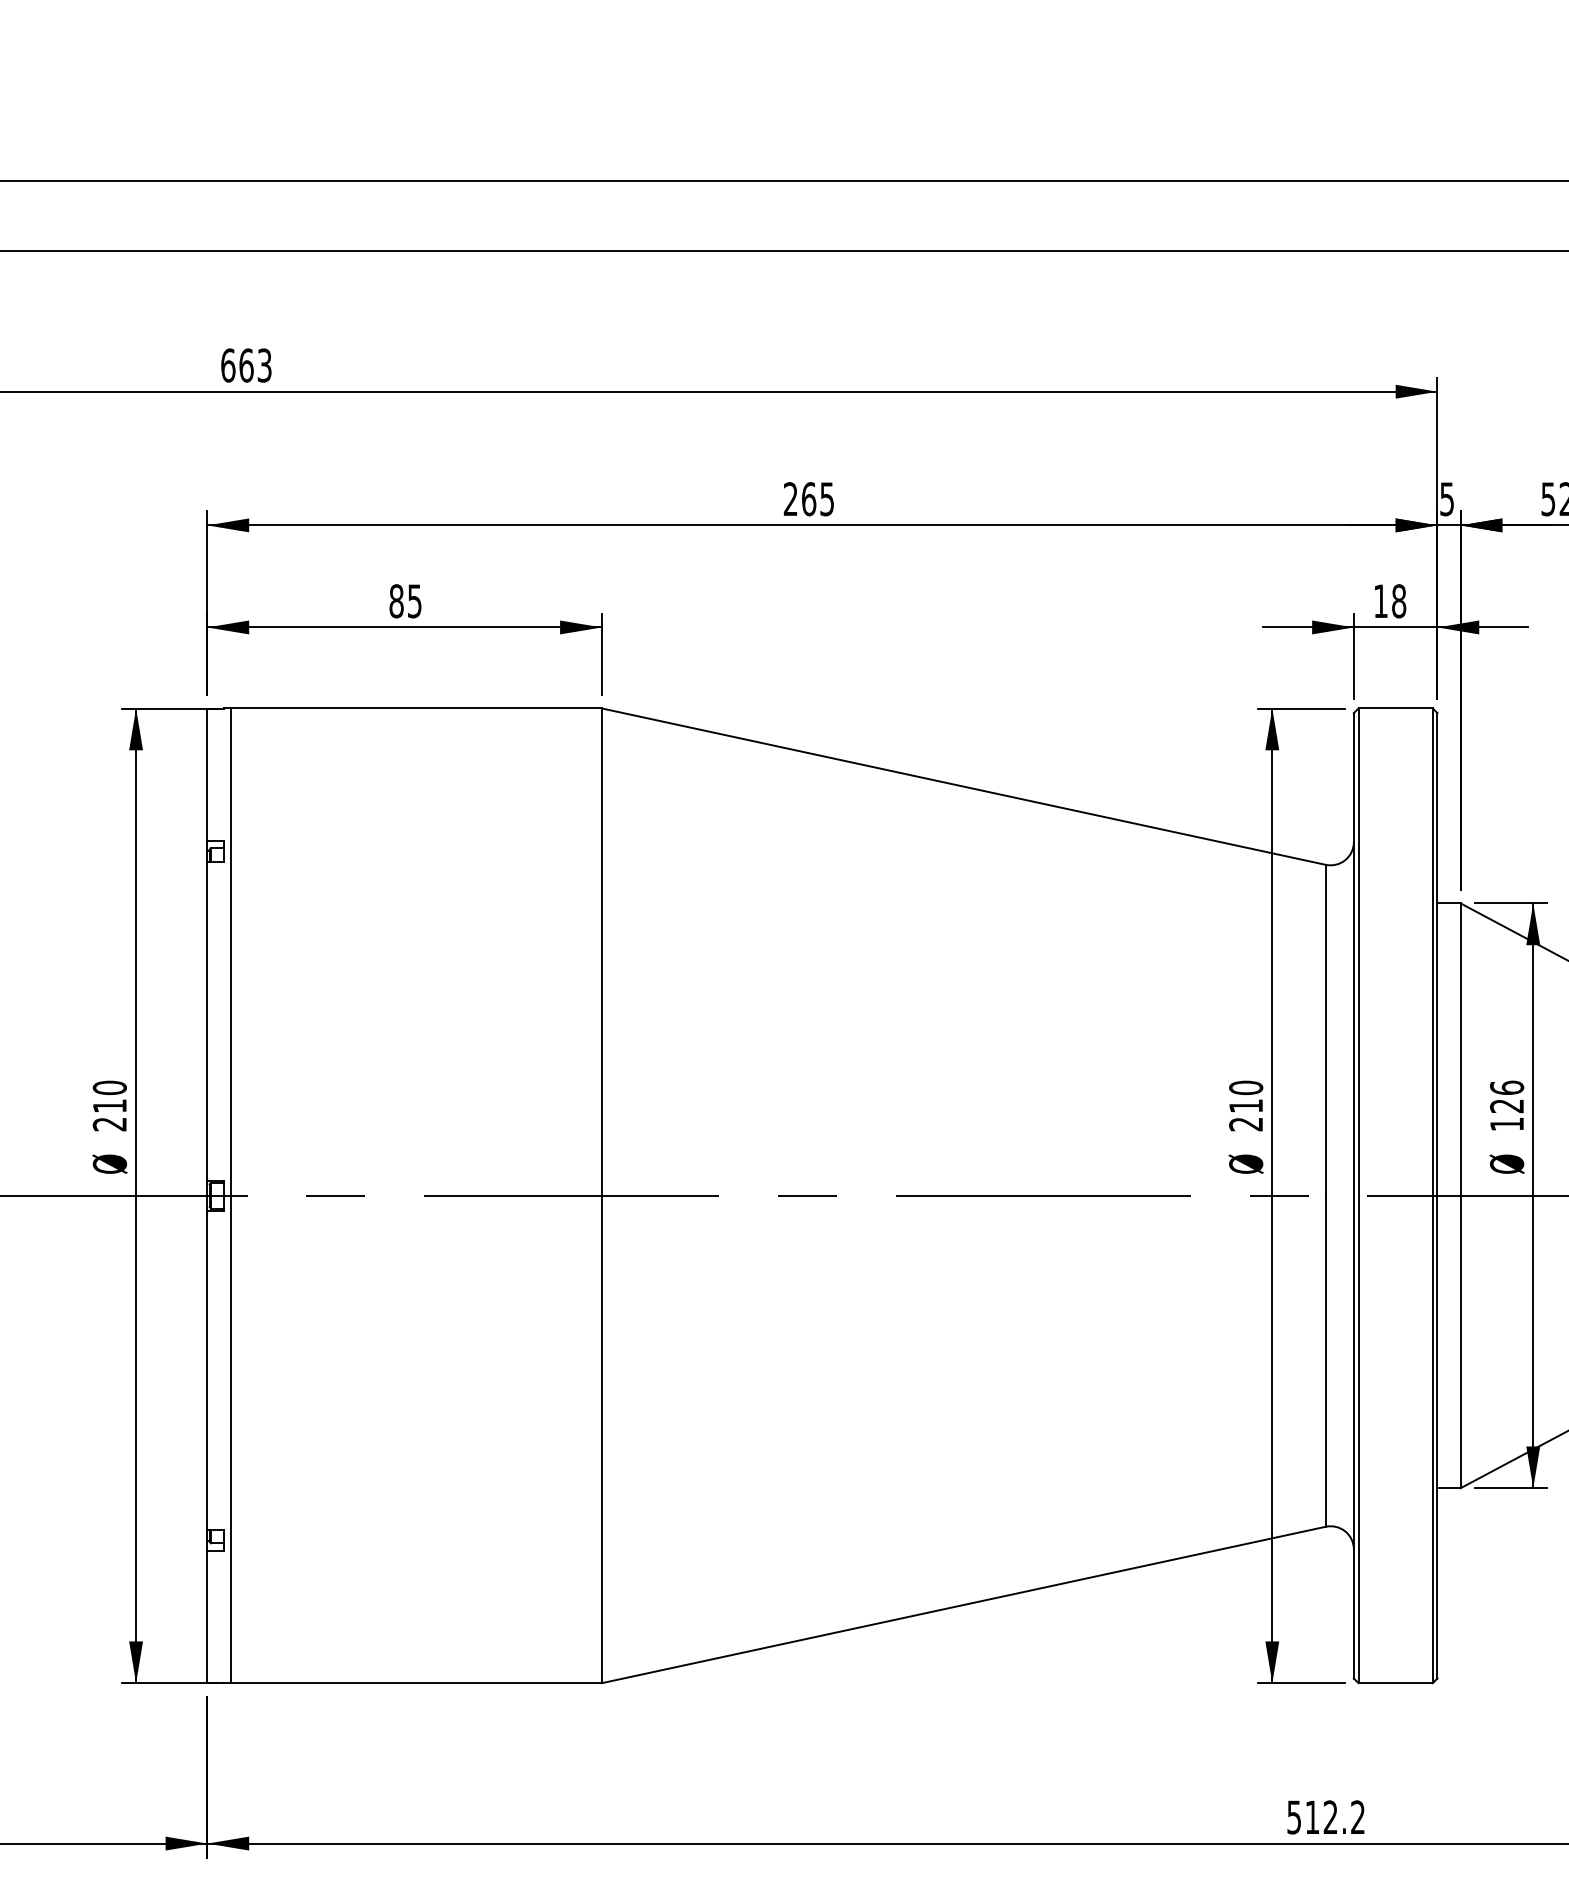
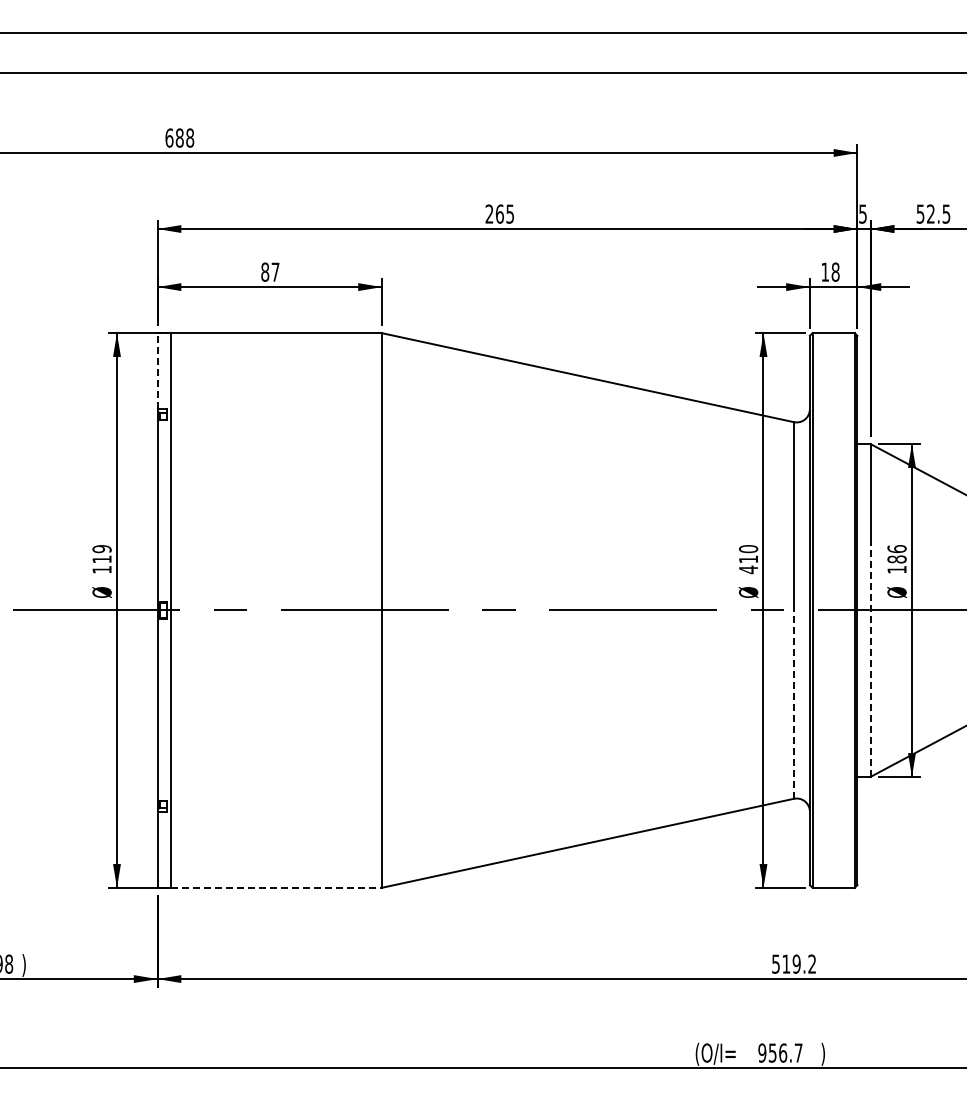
text: (254, 364) -> (184, 137), 663 -> 688
text: (414, 600) -> (275, 271), 85 -> 87
line: (207, 774) -> (157, 370), solid -> dashed
text: (108, 1106) -> (101, 559), 210 -> 119
text: (1506, 1106) -> (896, 559), 126 -> 186
text: (1244, 1123) -> (747, 569), 210 -> 410
line: (1460, 1283) -> (870, 660), solid -> dashed
line: (1325, 1361) -> (793, 704), solid -> dashed
line: (416, 1682) -> (276, 887), solid -> dashed
text: (1330, 1816) -> (796, 963), 512.2 -> 519.2

